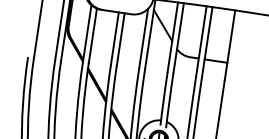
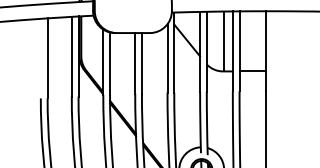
line: (195, 31) -> (224, 41), added

